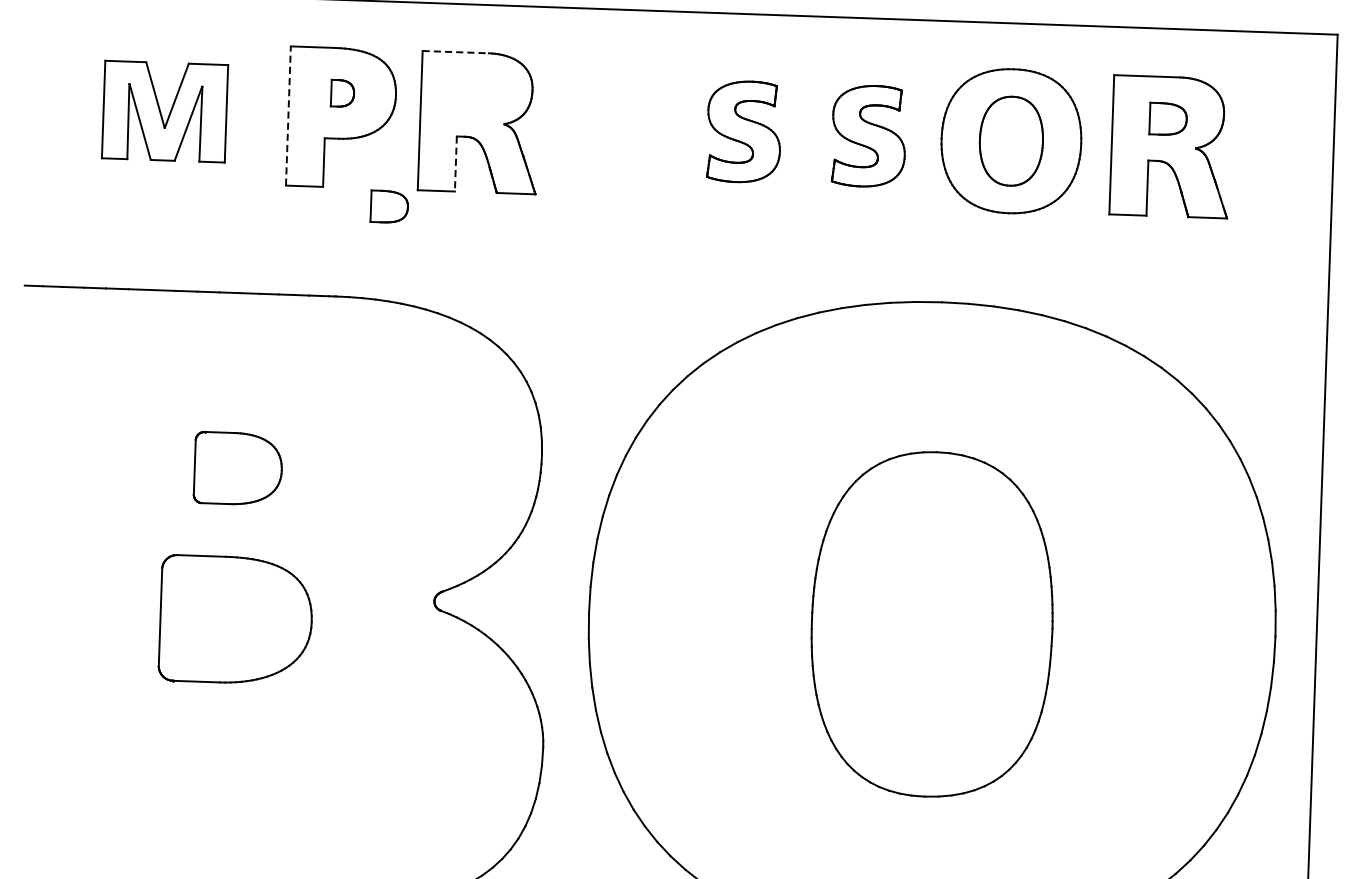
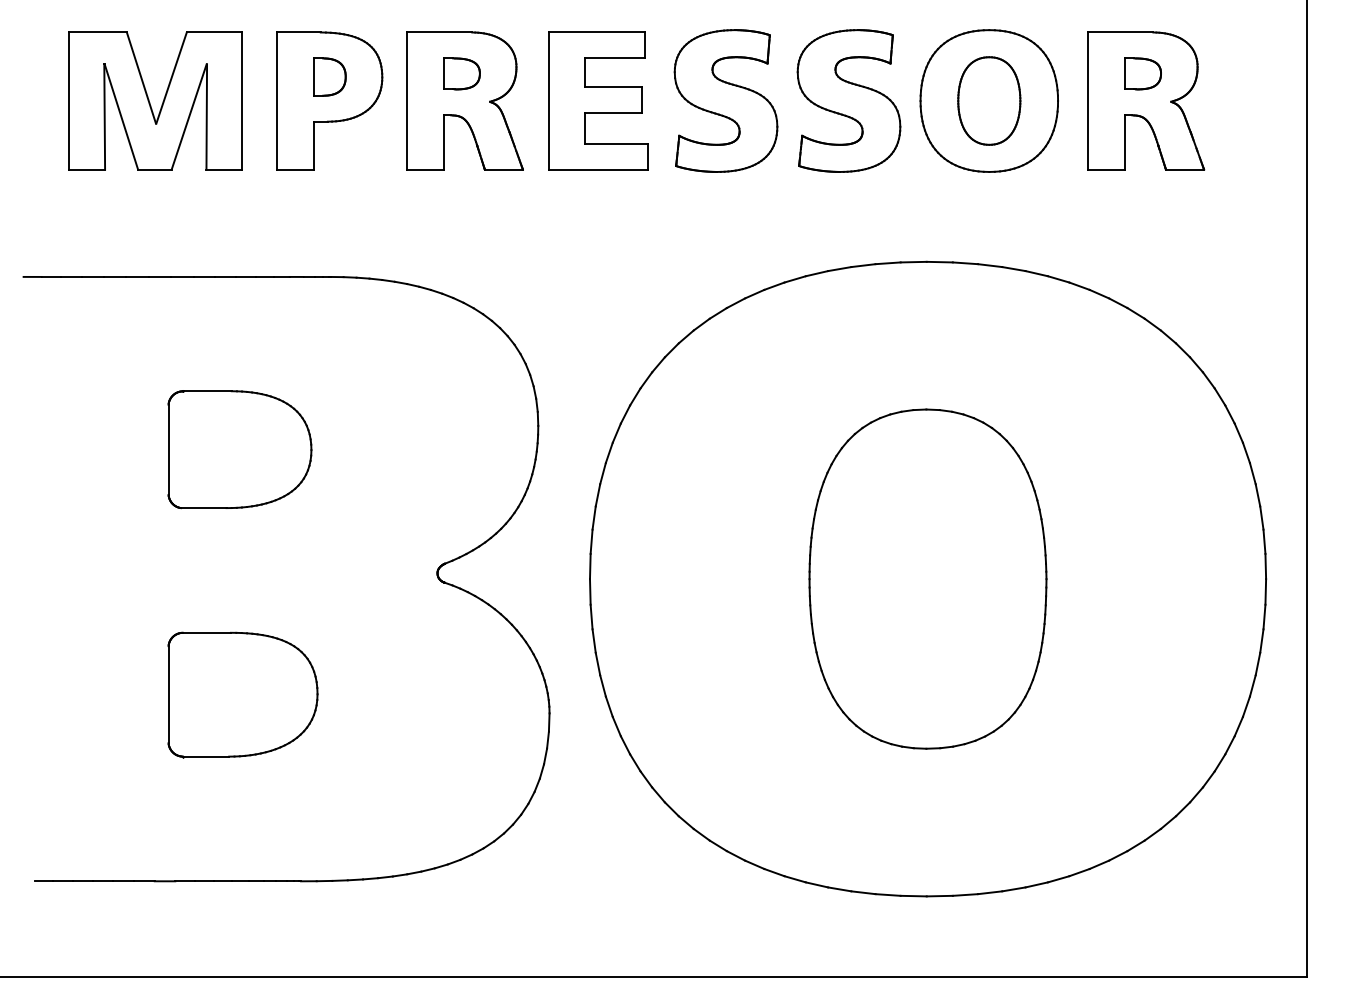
line: (455, 52) -> (439, 32), dashed -> solid
part: (342, 92) -> (329, 76), size x1.43
part: (164, 111) -> (155, 100), size x1.43
line: (288, 116) -> (277, 101), dashed -> solid
part: (614, 126) -> (598, 100), added
part: (743, 131) -> (725, 100), size x1.43
part: (868, 135) -> (848, 100), size x1.43
line: (455, 165) -> (443, 143), dashed -> solid
part: (389, 206) -> (461, 73), moved
part: (237, 468) -> (239, 449), size x1.67
part: (235, 619) -> (242, 694), moved

